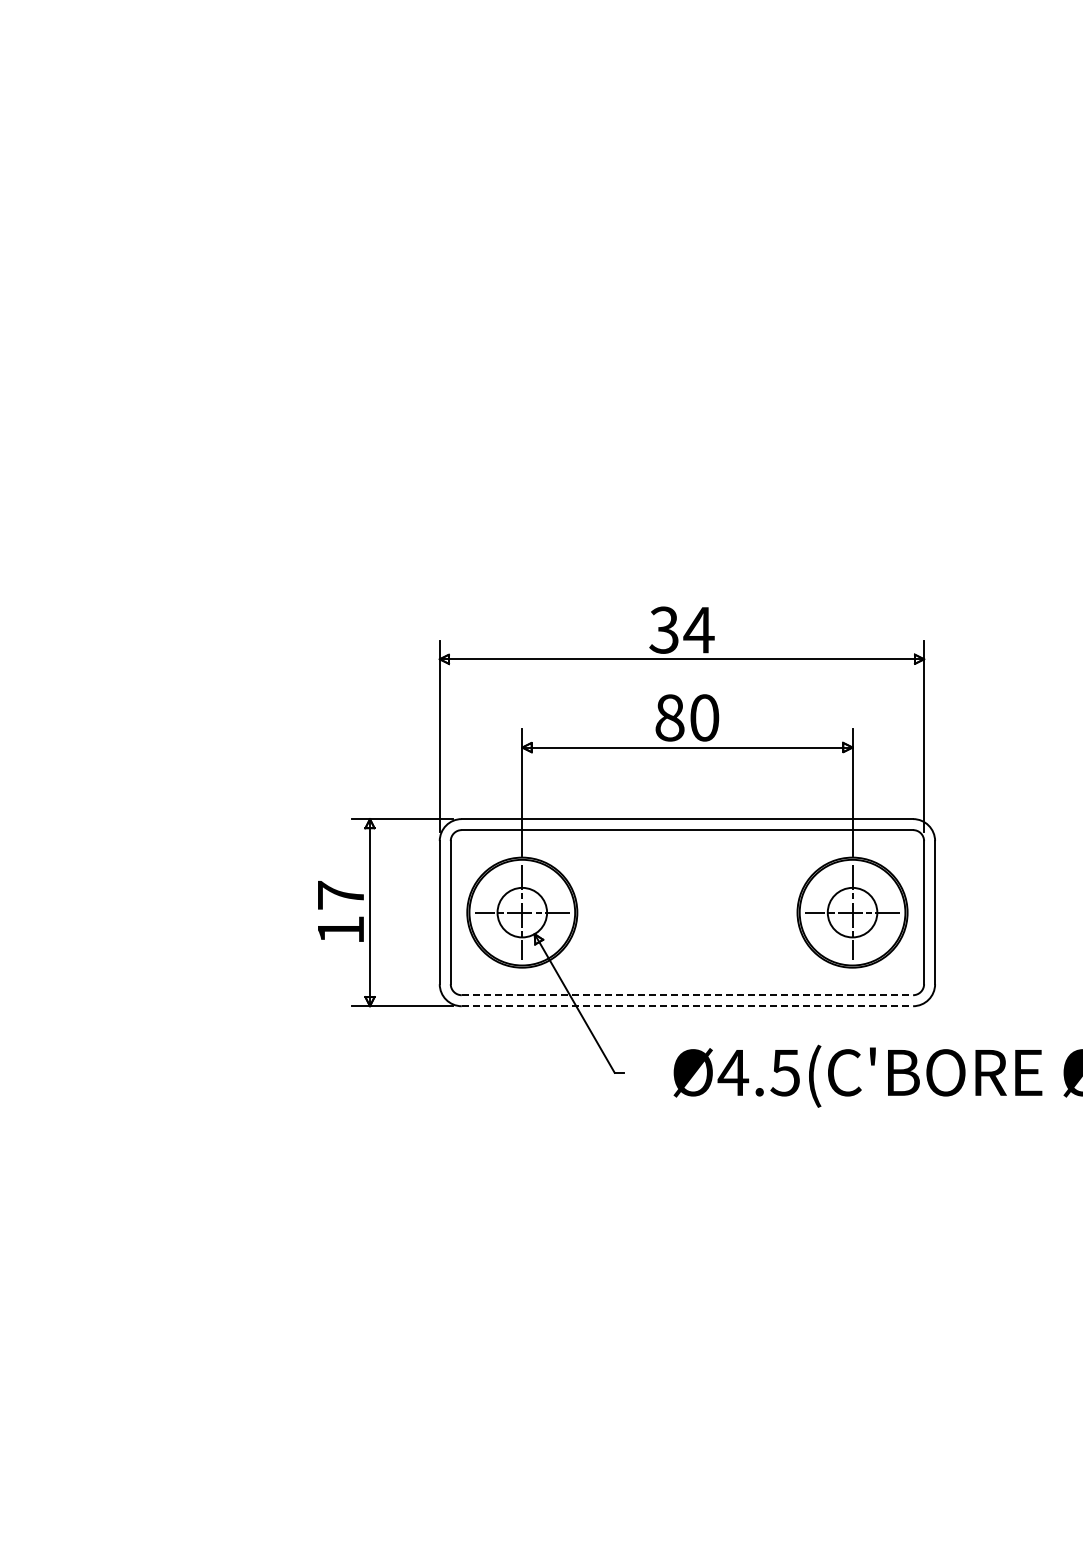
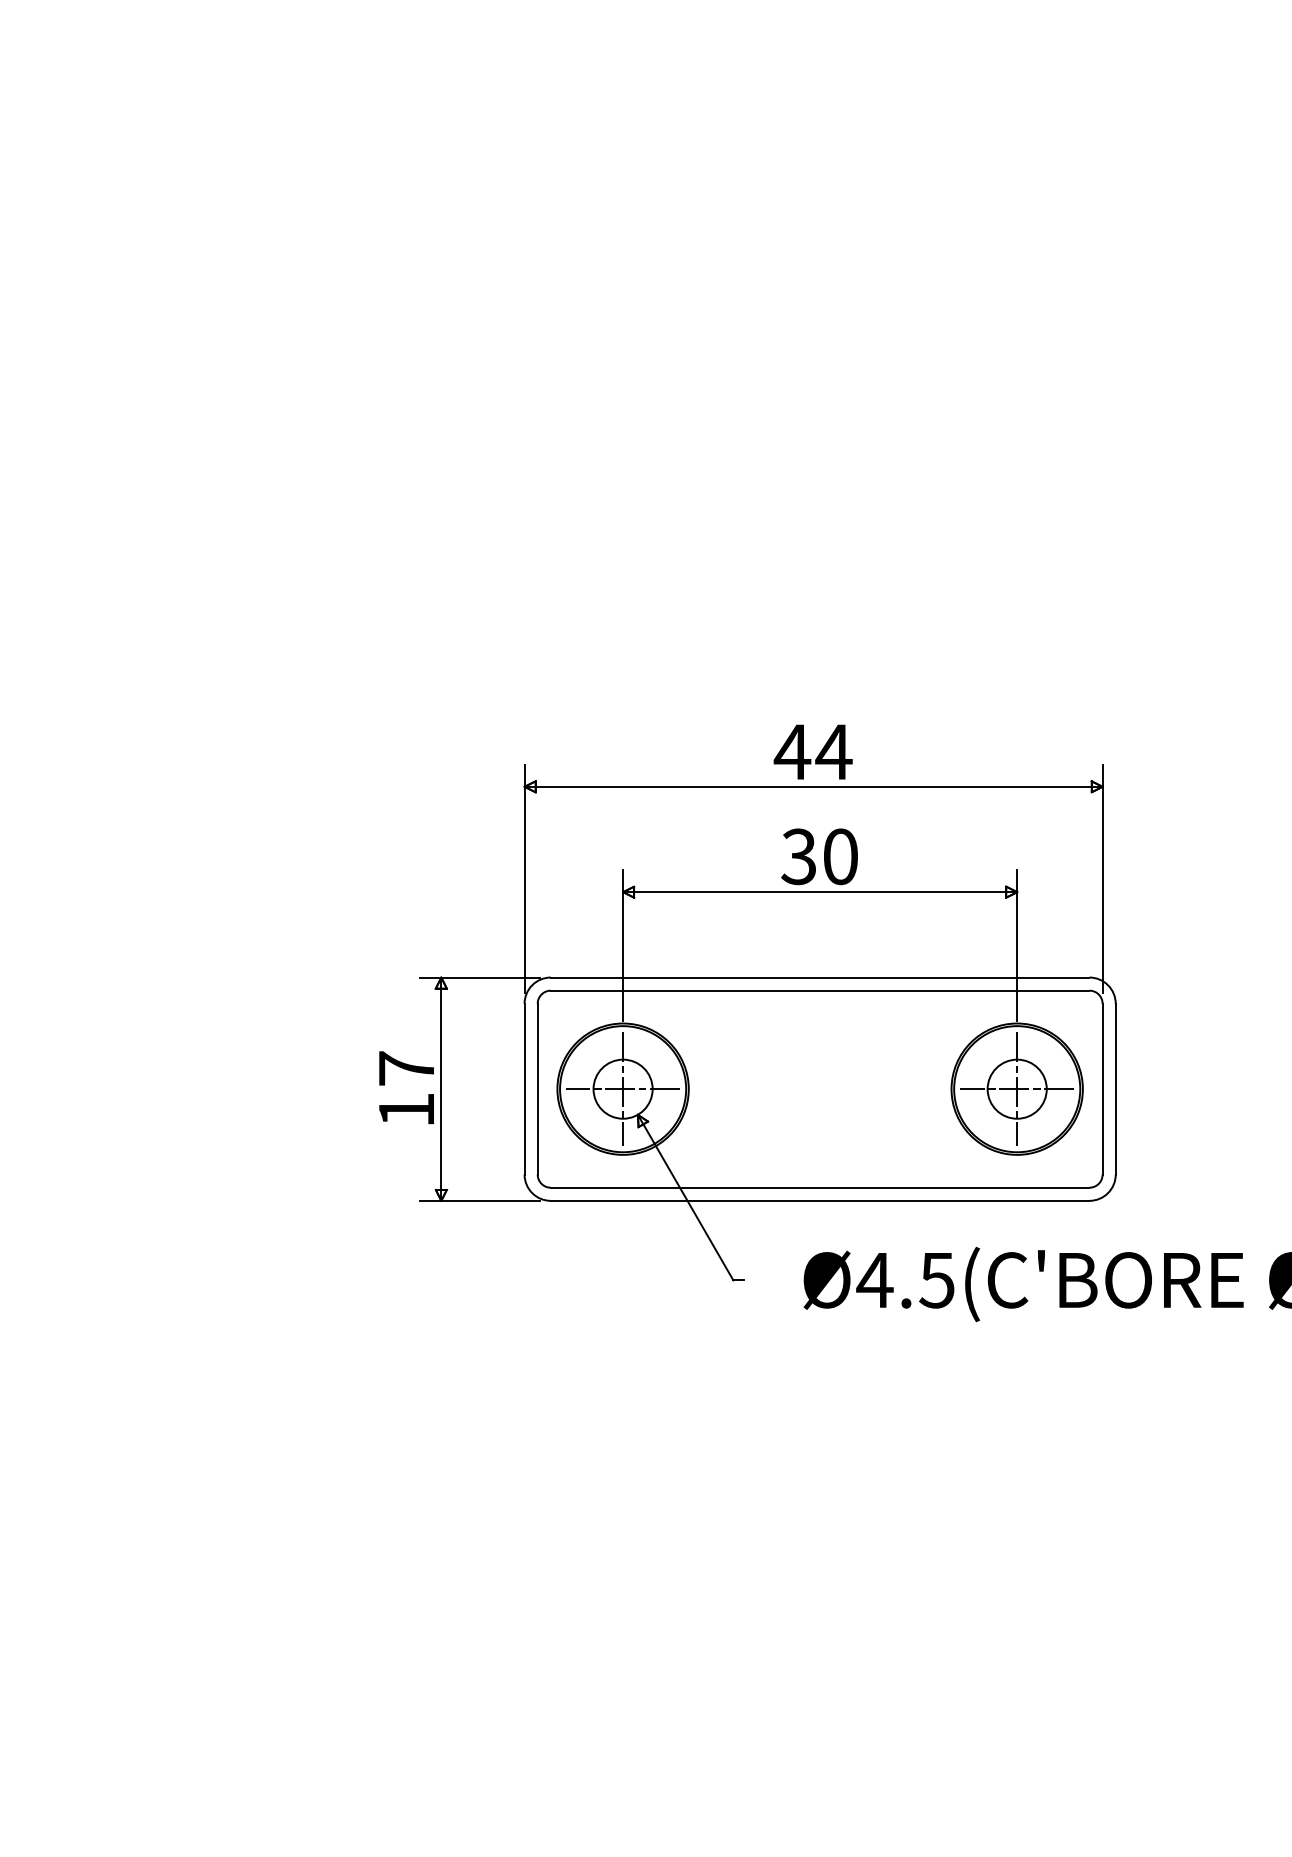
text: (663, 629) -> (791, 751), 34 -> 44
text: (669, 717) -> (798, 856), 80 -> 30
line: (687, 995) -> (820, 1188), dashed -> solid
line: (687, 1006) -> (820, 1201), dashed -> solid

